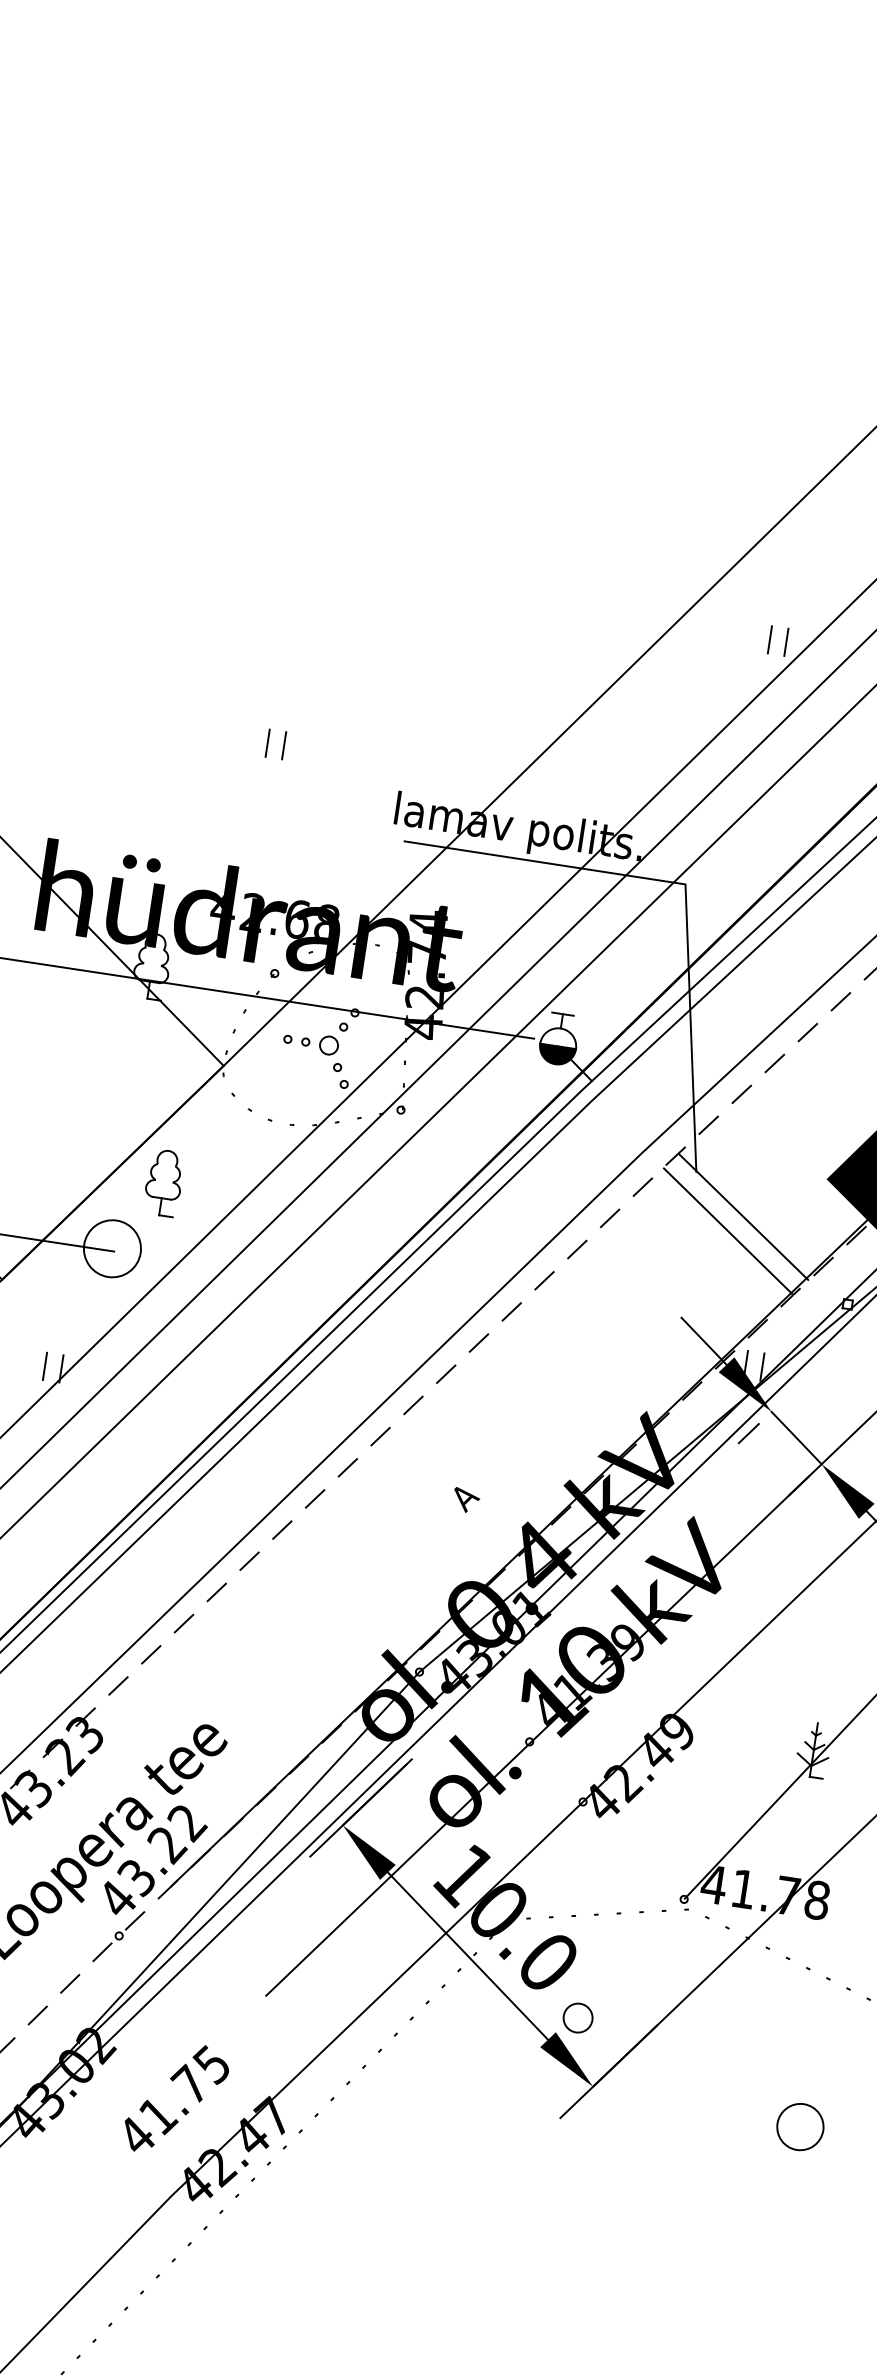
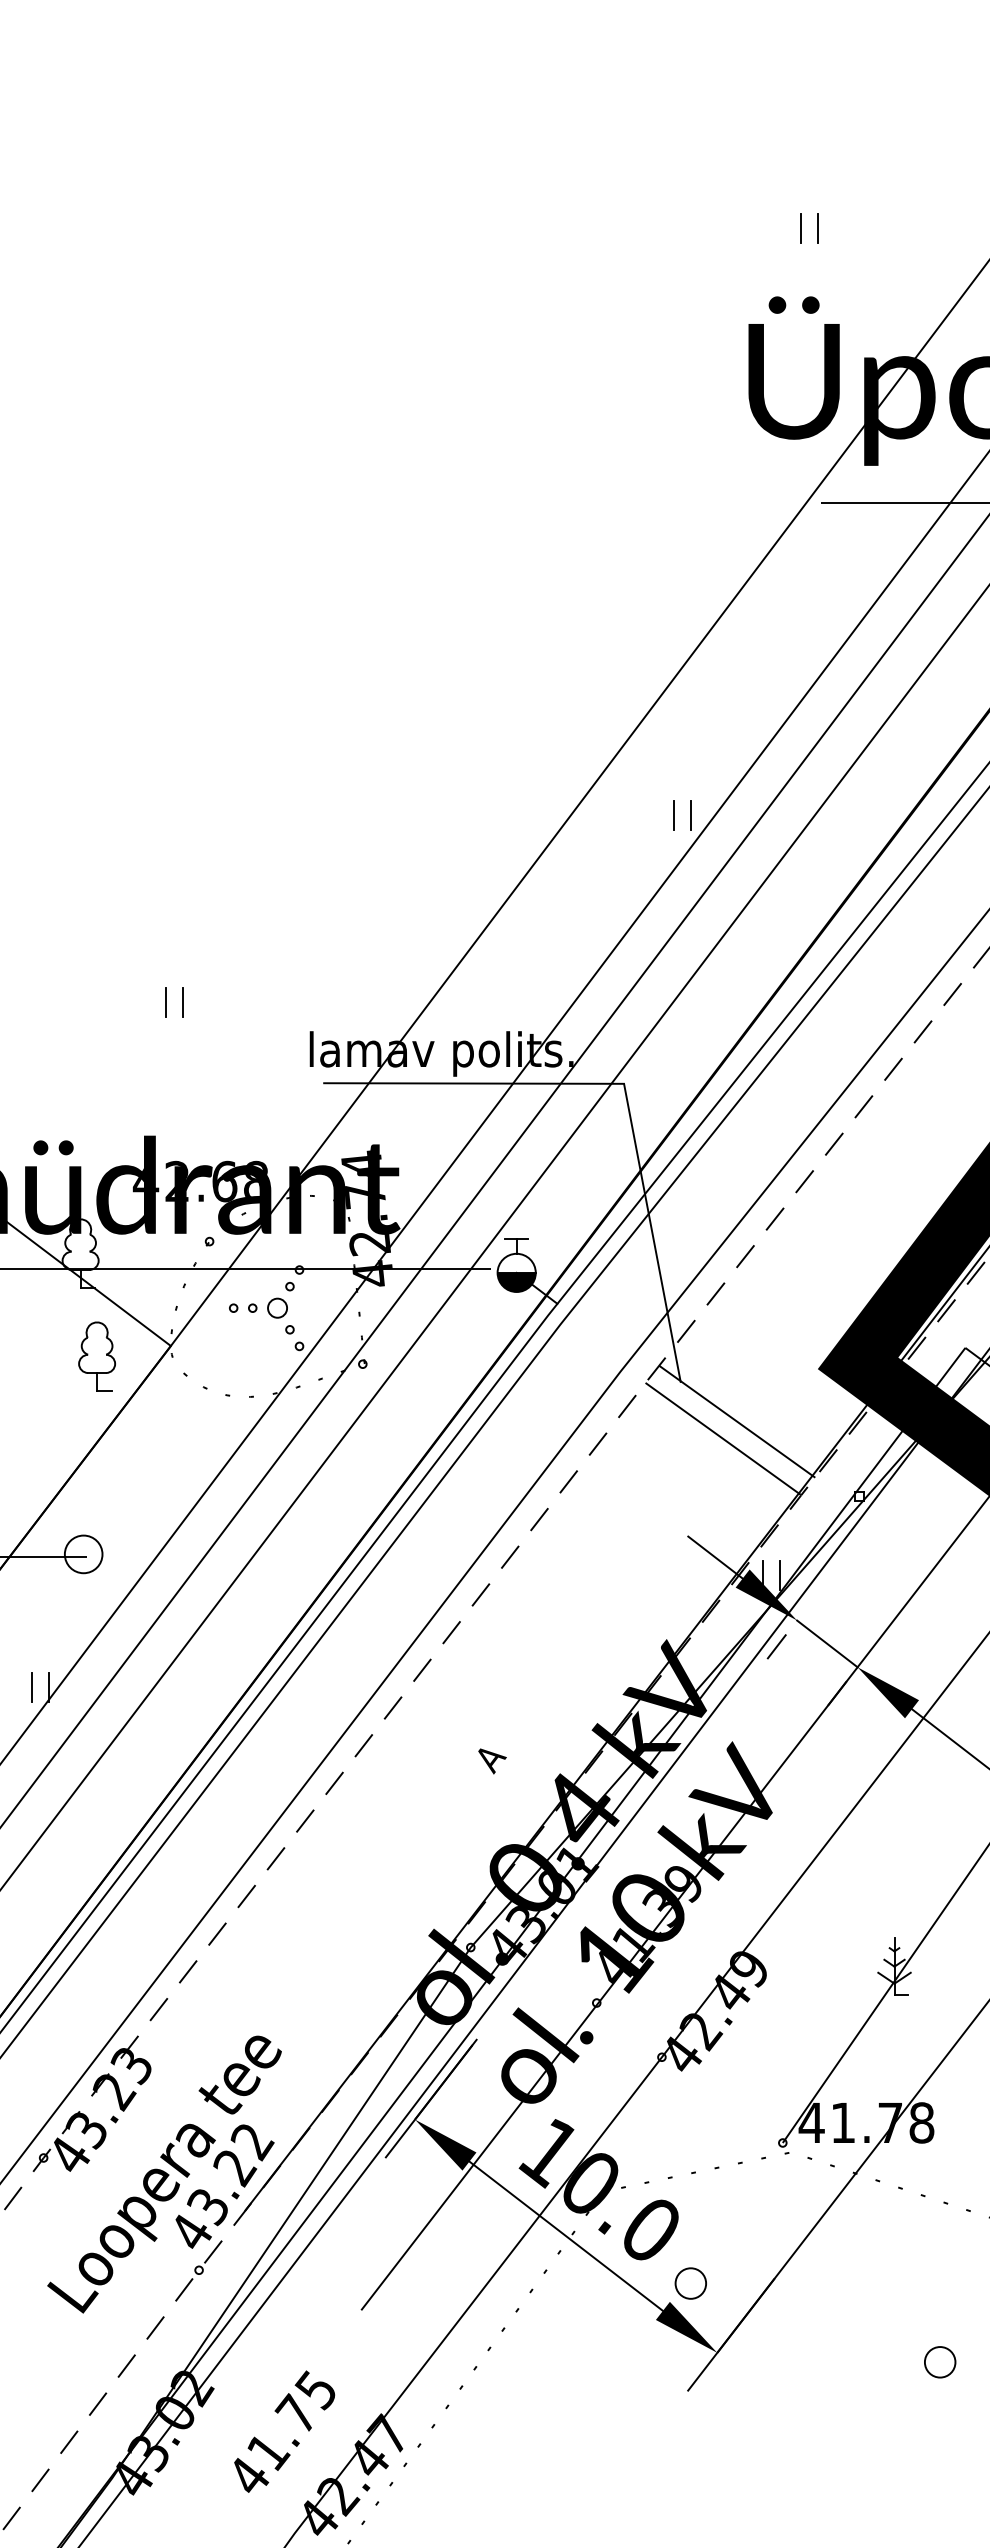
part: (163, 1182) -> (96, 1356), moved
circle: (112, 1248) -> (83, 1554), size x0.62
part: (800, 2127) -> (940, 2362), size x0.62

